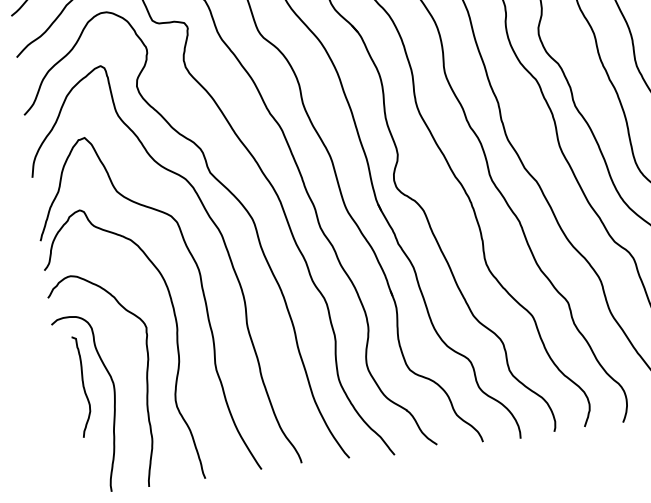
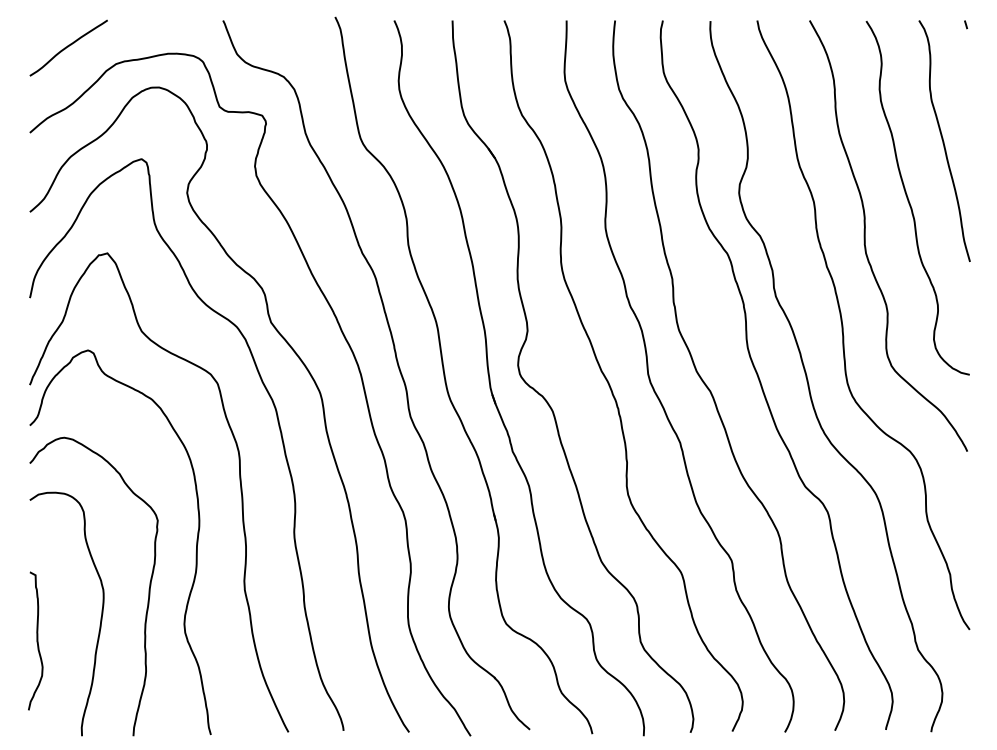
curve: (82, 386) -> (36, 640), moved

